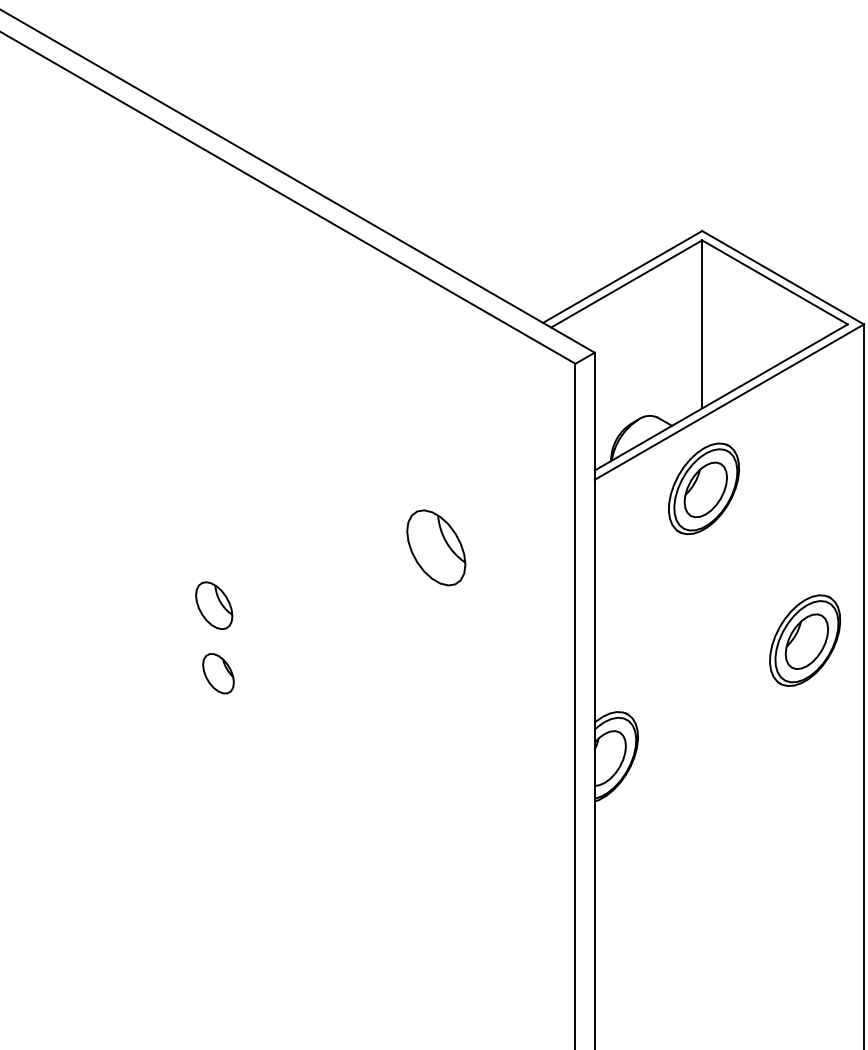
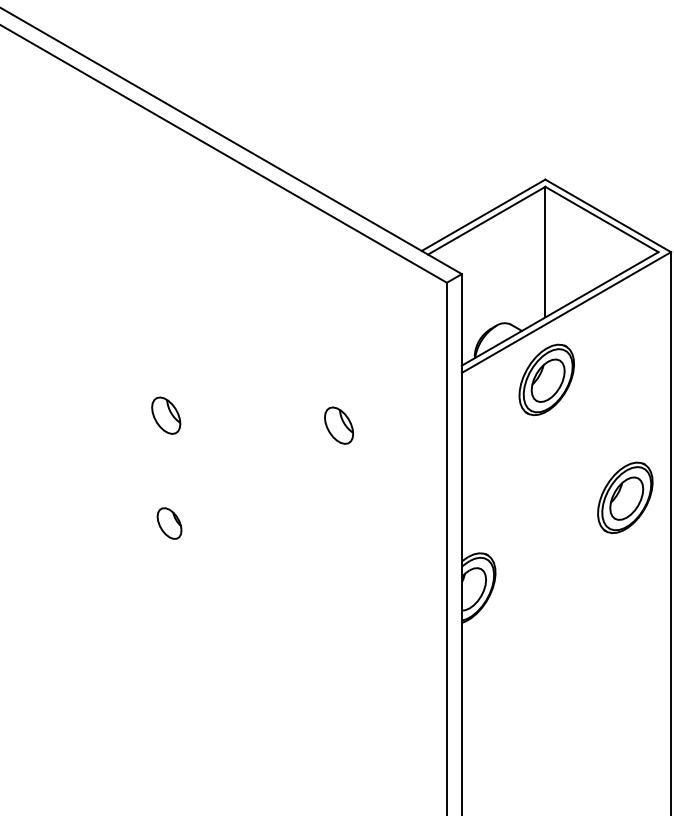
part: (437, 547) -> (339, 425), size x0.62
part: (214, 605) -> (166, 415), moved

